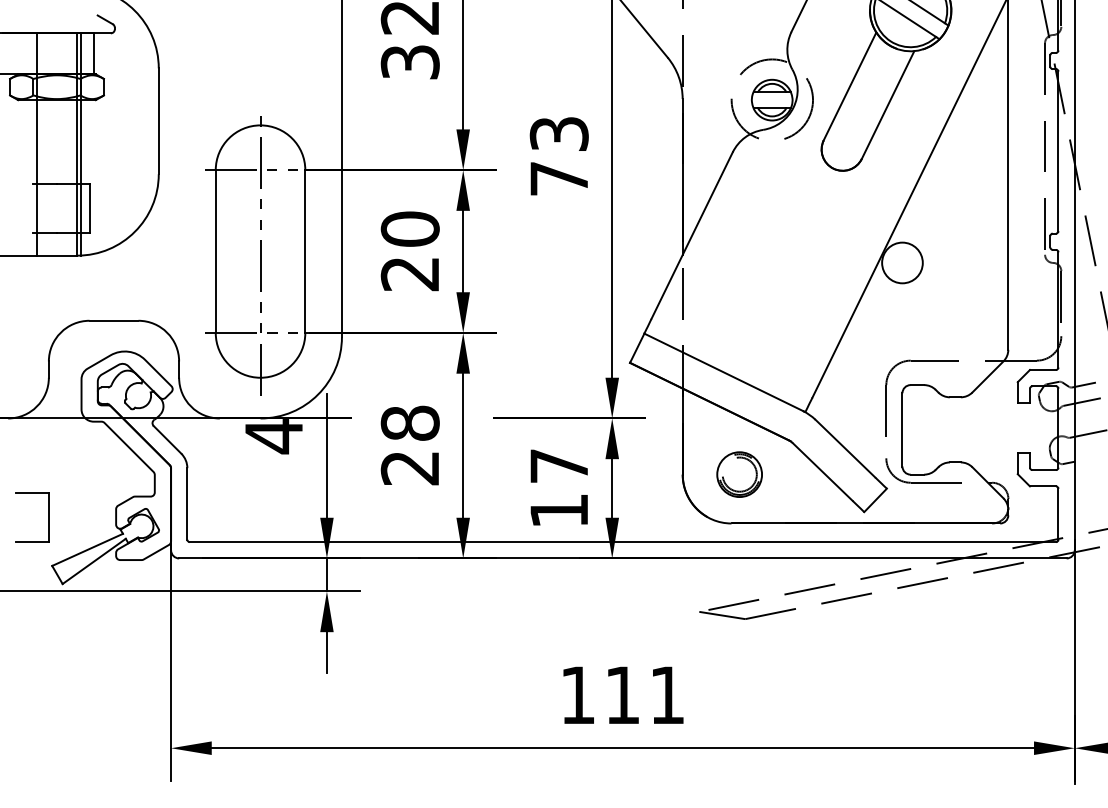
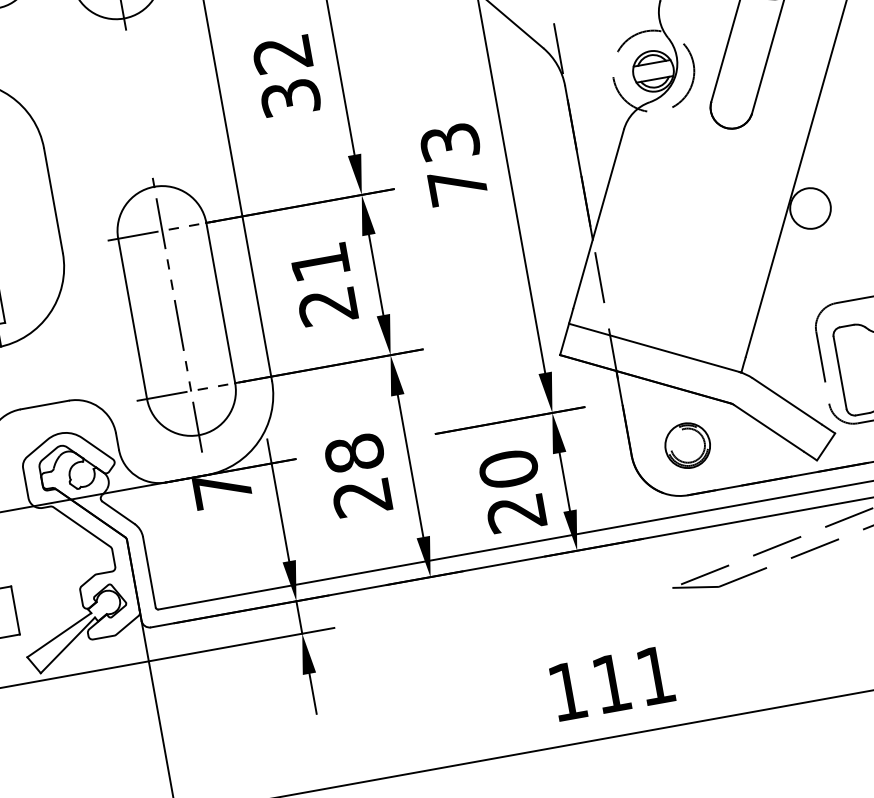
text: (409, 228) -> (319, 261), 20 -> 21
text: (273, 436) -> (222, 490), 4 -> 7
text: (558, 487) -> (511, 490), 17 -> 20

